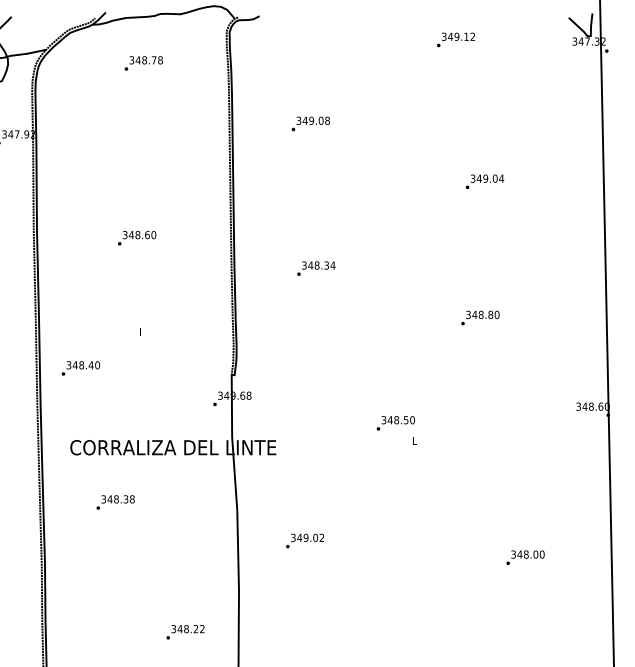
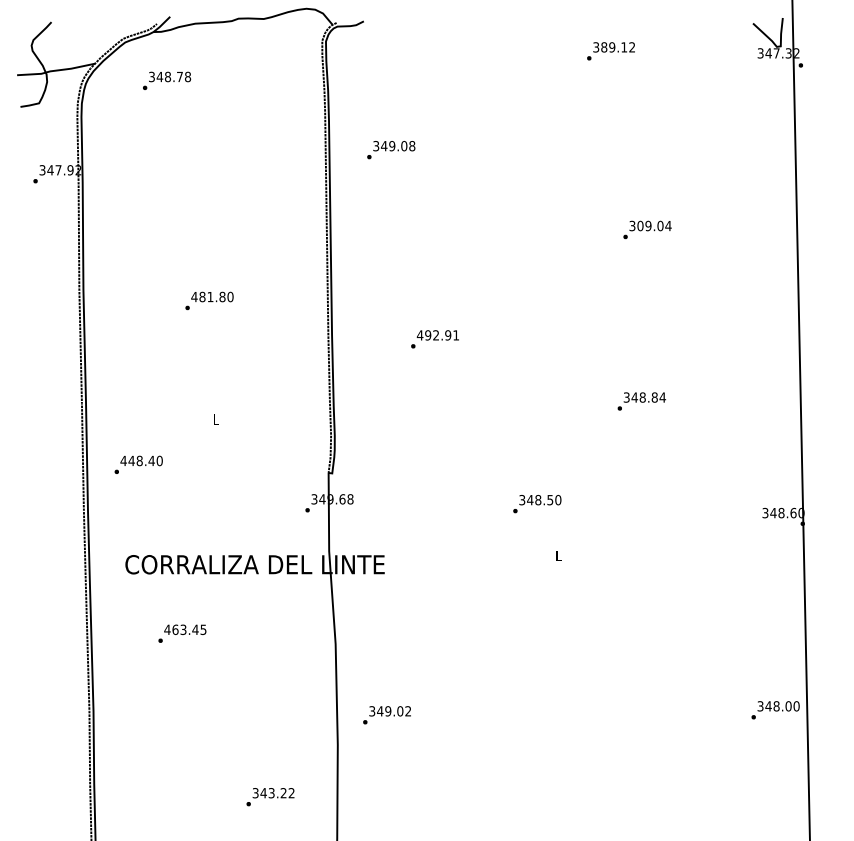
text: (450, 36) -> (603, 47), 349.12 -> 389.12
text: (144, 63) -> (167, 80), moved
text: (311, 124) -> (391, 150), moved
text: (479, 178) -> (640, 225), 349.04 -> 309.04
text: (136, 234) -> (208, 296), 348.60 -> 481.80
text: (318, 265) -> (437, 335), 348.34 -> 492.91
text: (496, 314) -> (662, 397), 348.80 -> 348.84
text: (68, 364) -> (123, 460), 348.40 -> 448.40
text: (396, 423) -> (537, 504), moved
text: (118, 499) -> (185, 629), 348.38 -> 463.45
text: (304, 541) -> (386, 715), moved
text: (525, 557) -> (775, 710), moved
text: (186, 629) -> (271, 793), 348.22 -> 343.22

